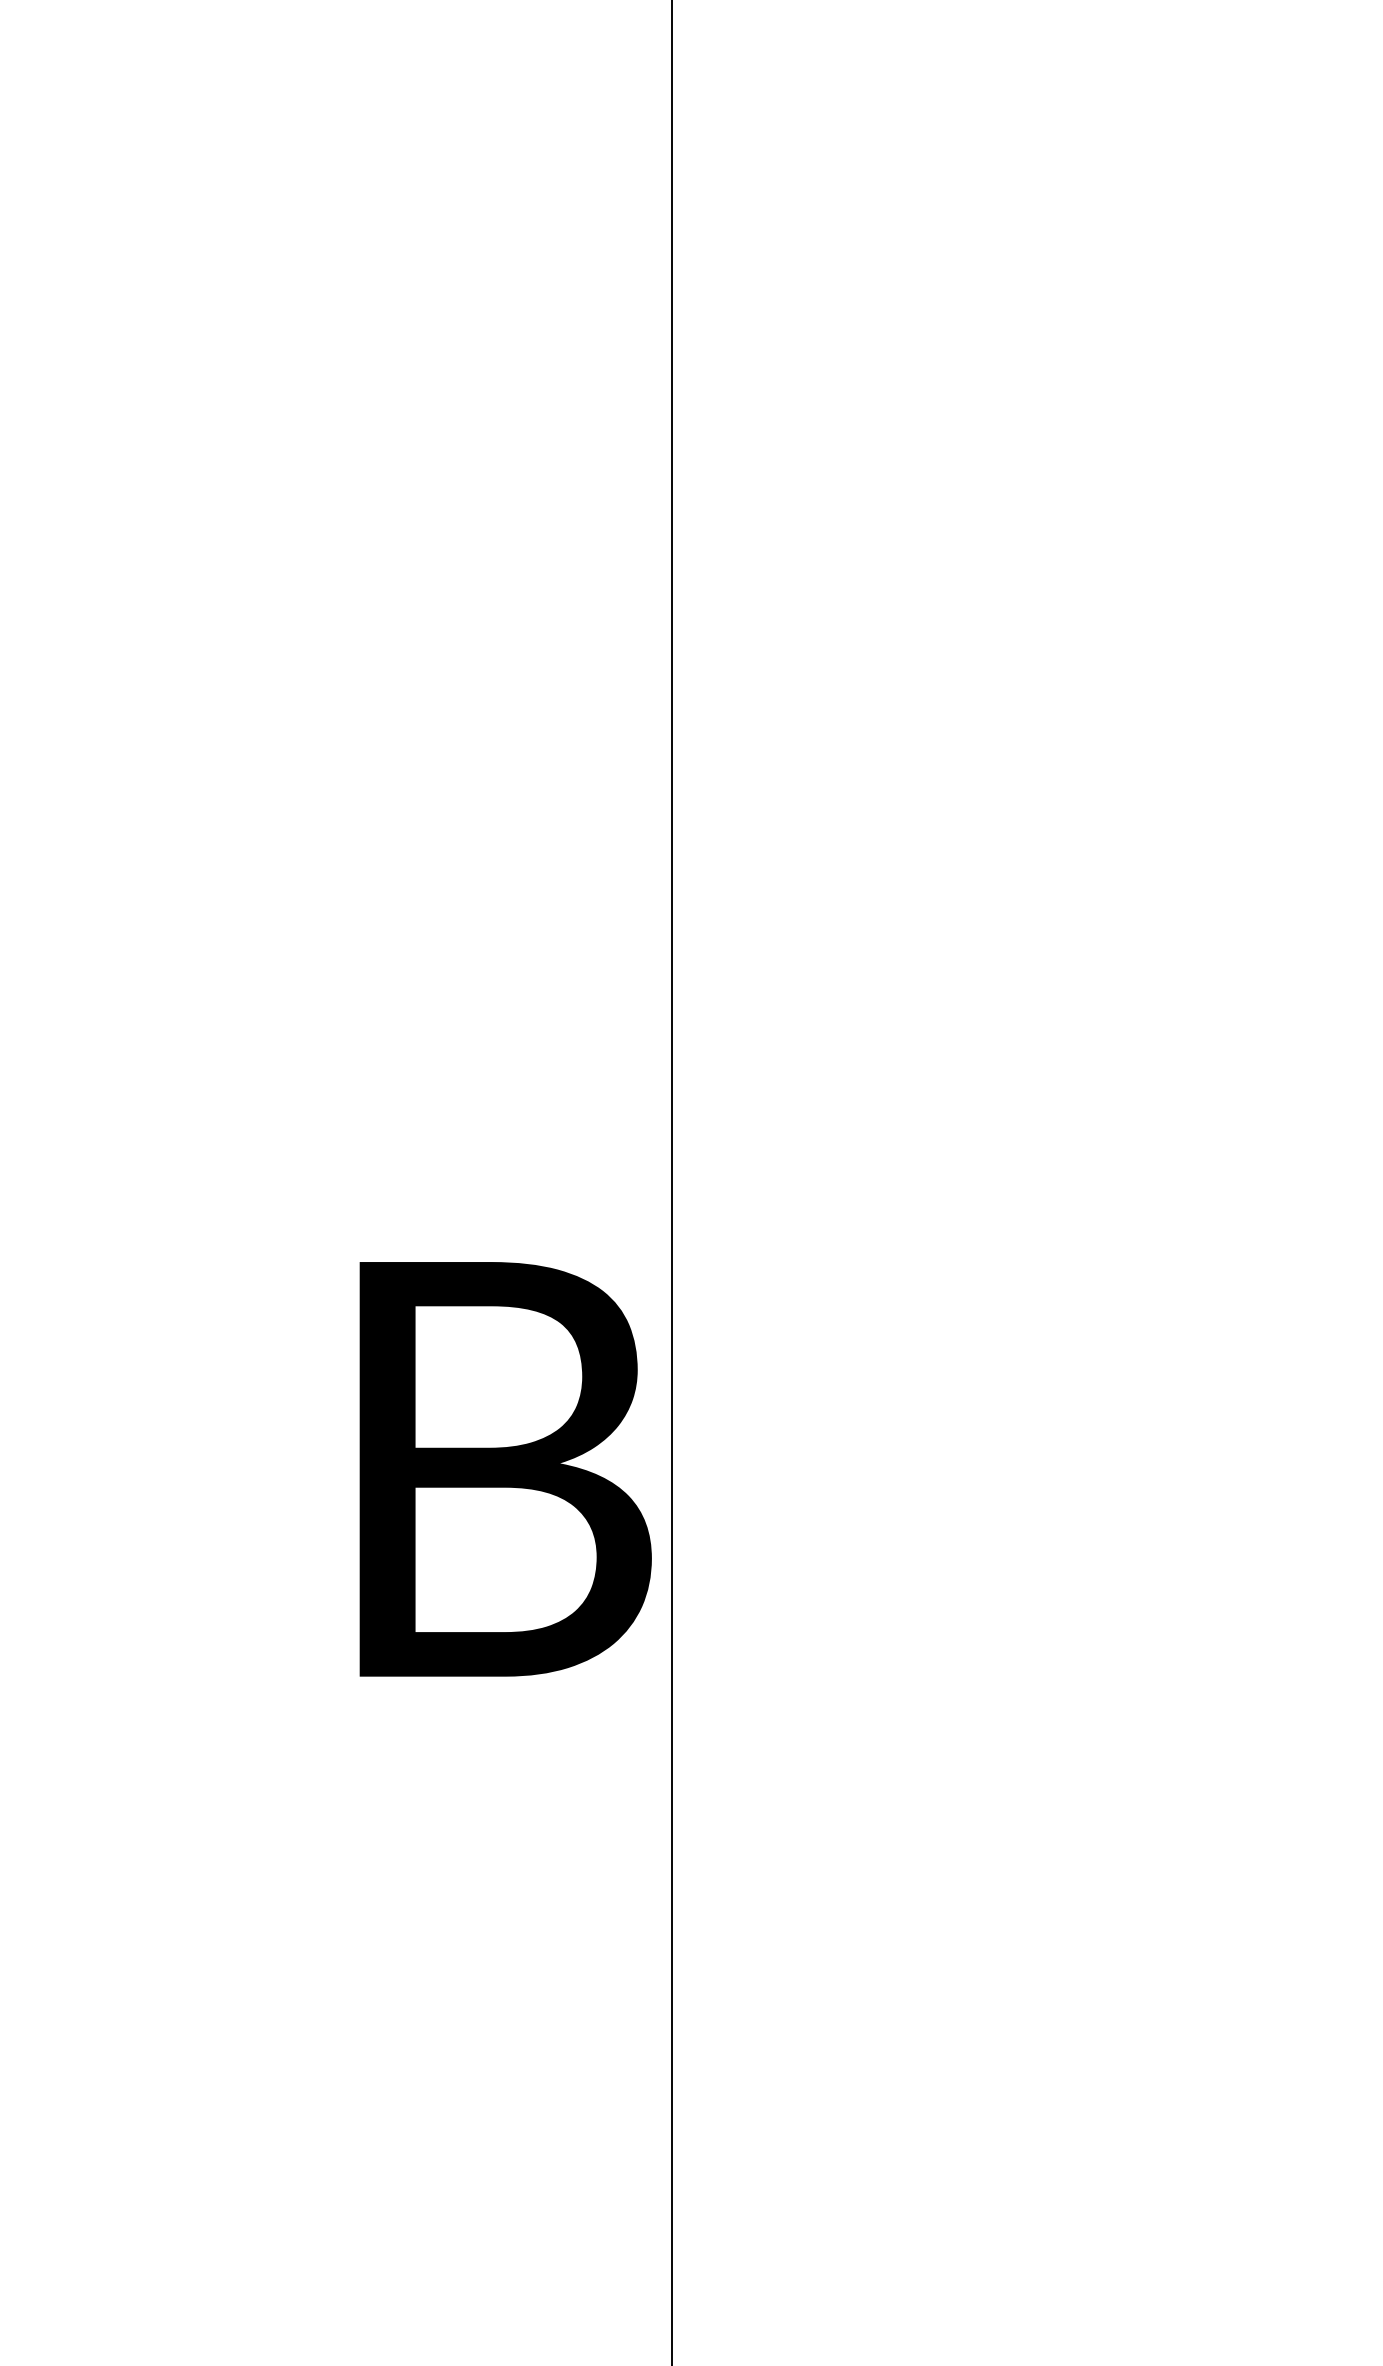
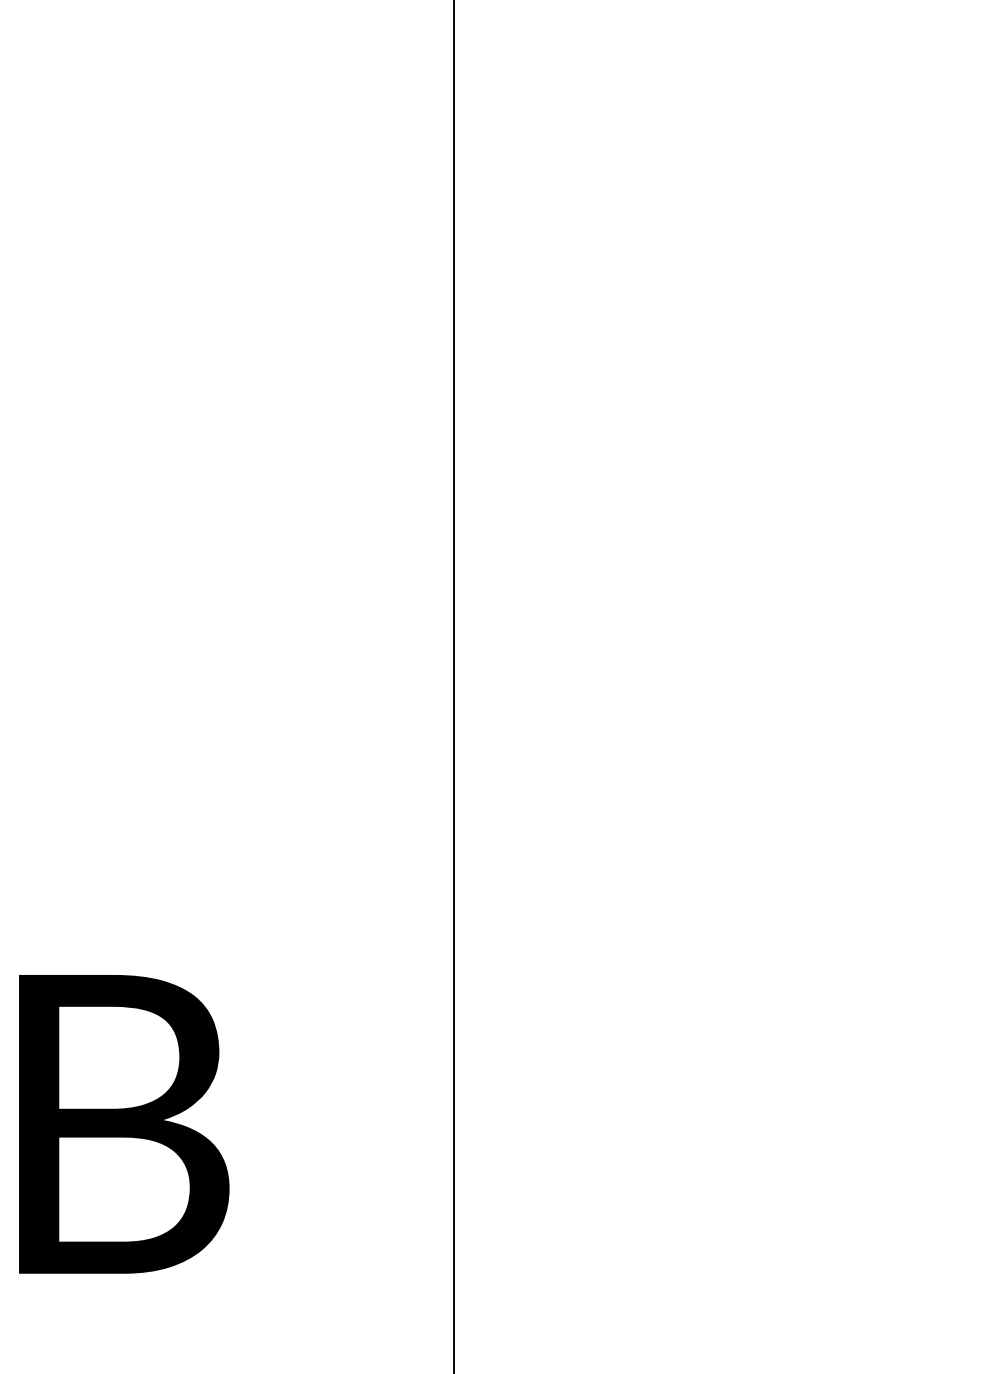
text: (505, 1469) -> (124, 1124), moved

